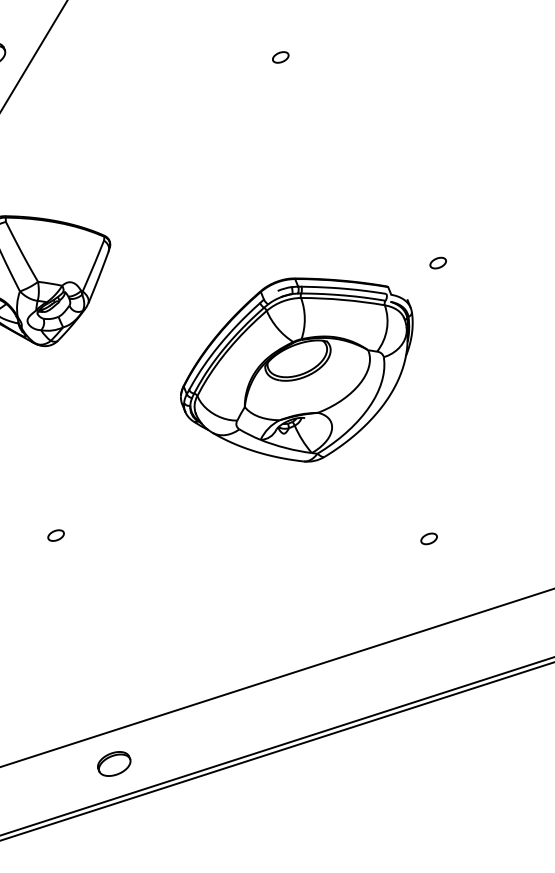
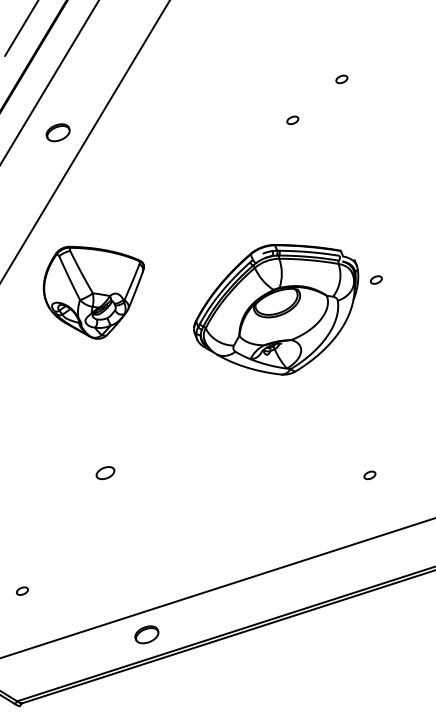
part: (280, 56) -> (292, 119), moved
part: (297, 369) -> (276, 309), moved
part: (55, 534) -> (105, 472), size x1.6

